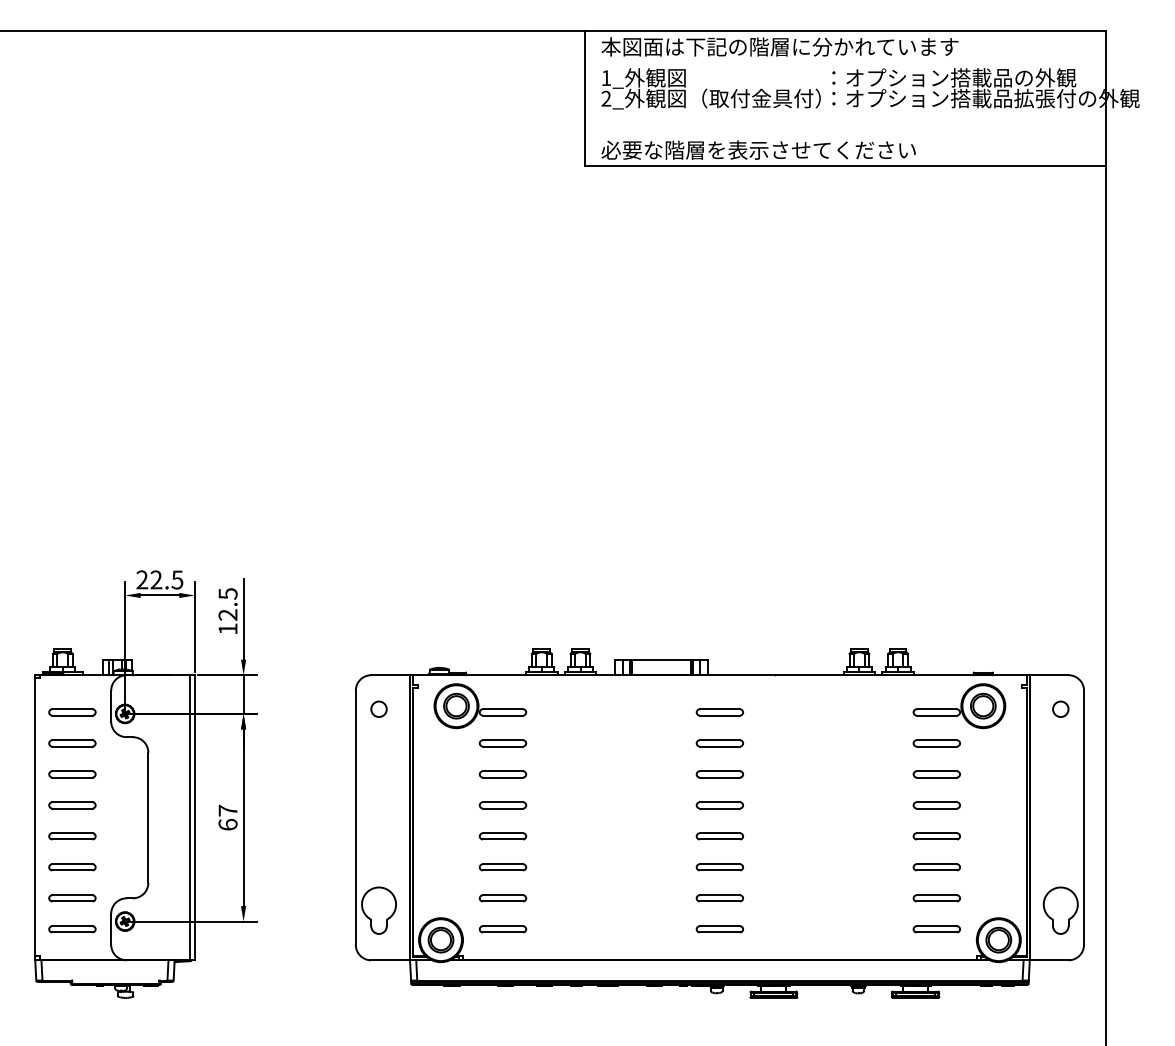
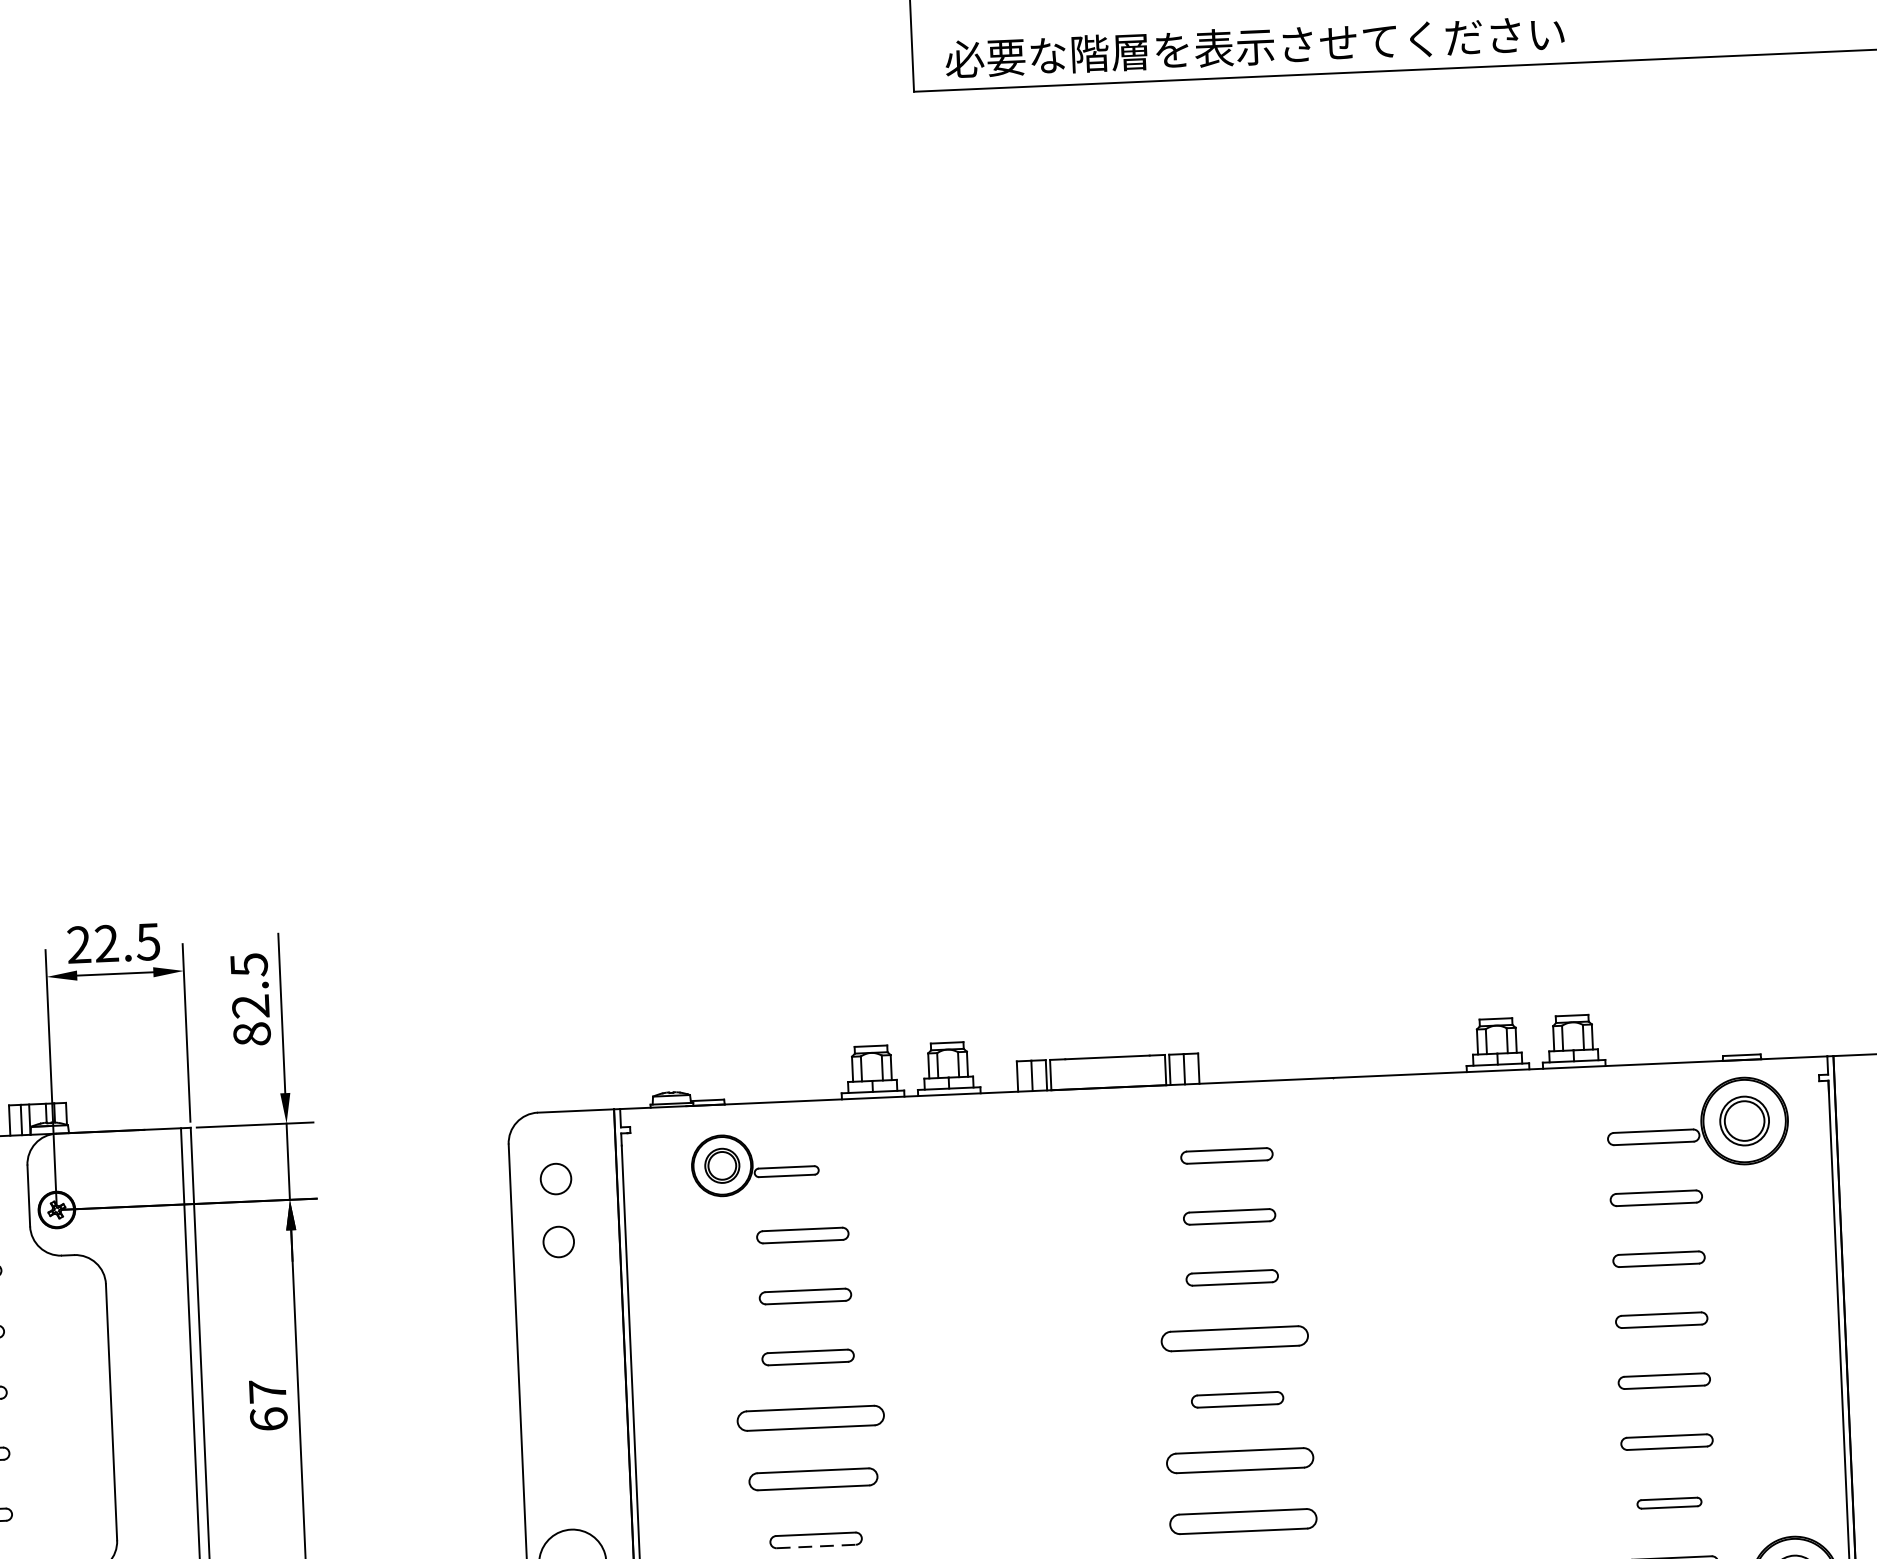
text: (227, 628) -> (250, 1033), 12.5 -> 82.5
part: (480, 706) -> (755, 1164), size x0.7
circle: (378, 740) -> (557, 1240), added
part: (719, 805) -> (1234, 1339), size x1.6
part: (502, 836) -> (809, 1418), size x1.6
part: (502, 867) -> (812, 1479), size x1.4
part: (719, 867) -> (1239, 1461), size x1.6
part: (719, 898) -> (1242, 1522), size x1.6
part: (936, 898) -> (1669, 1503), size x0.7
line: (503, 901) -> (817, 1546), solid -> dashed

